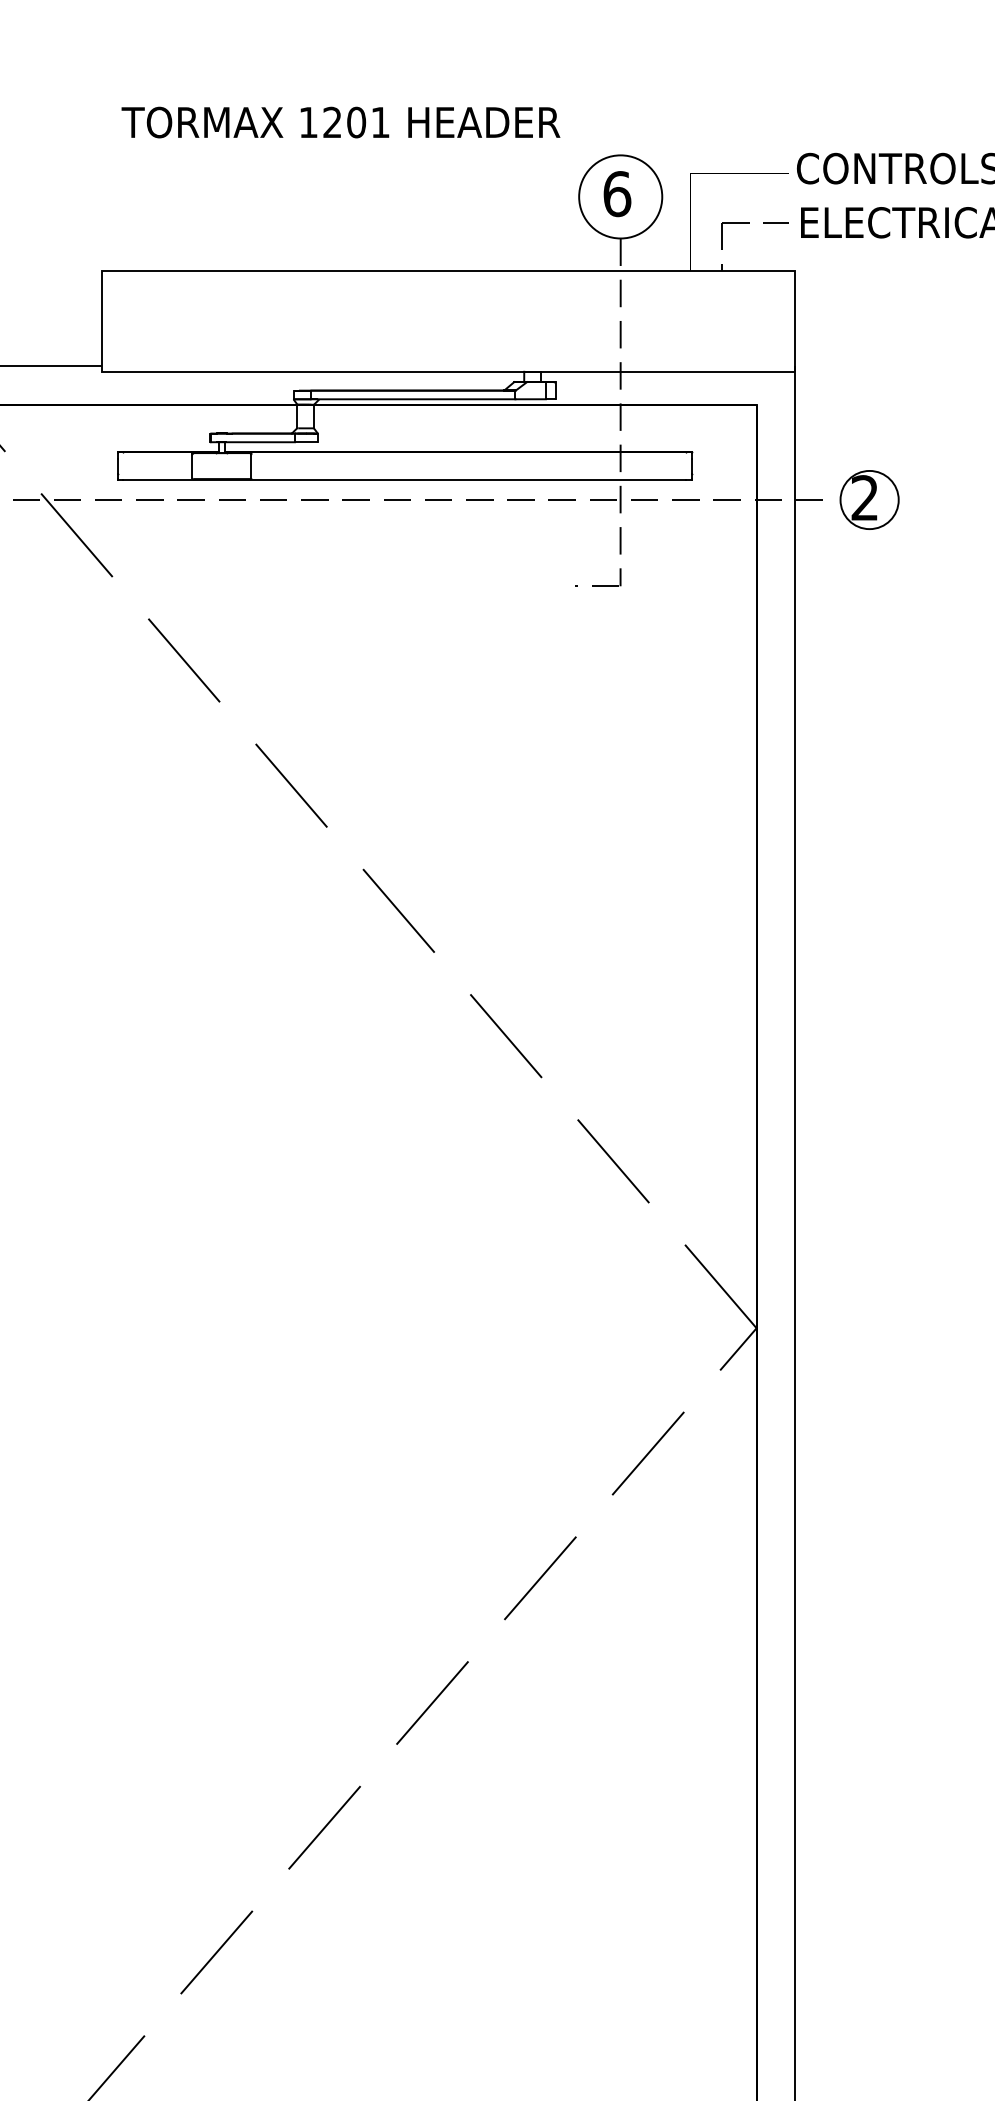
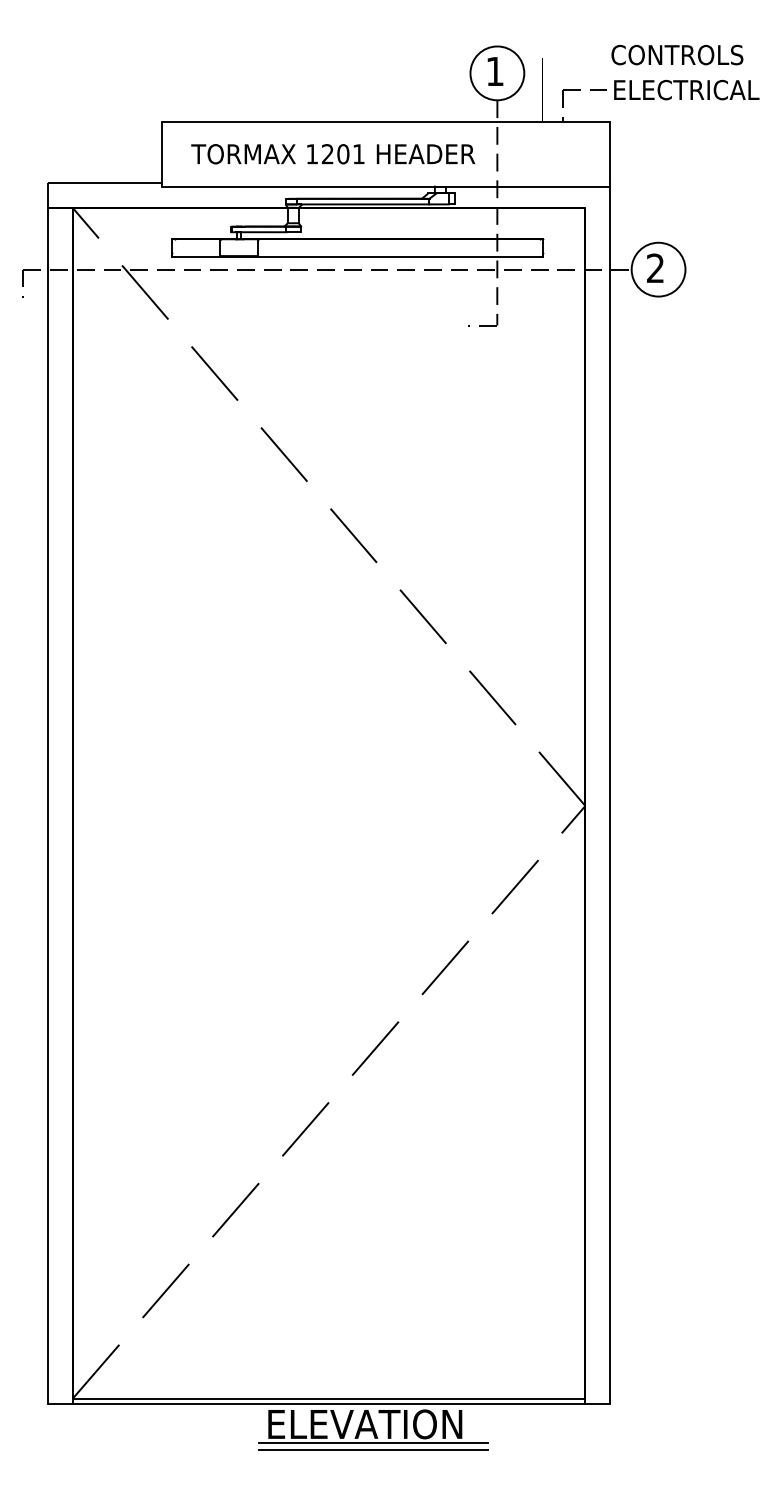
text: (341, 122) -> (333, 154), moved
text: (617, 194) -> (495, 71), 6 -> 1
circle: (869, 499) -> (658, 269), size x1.43

